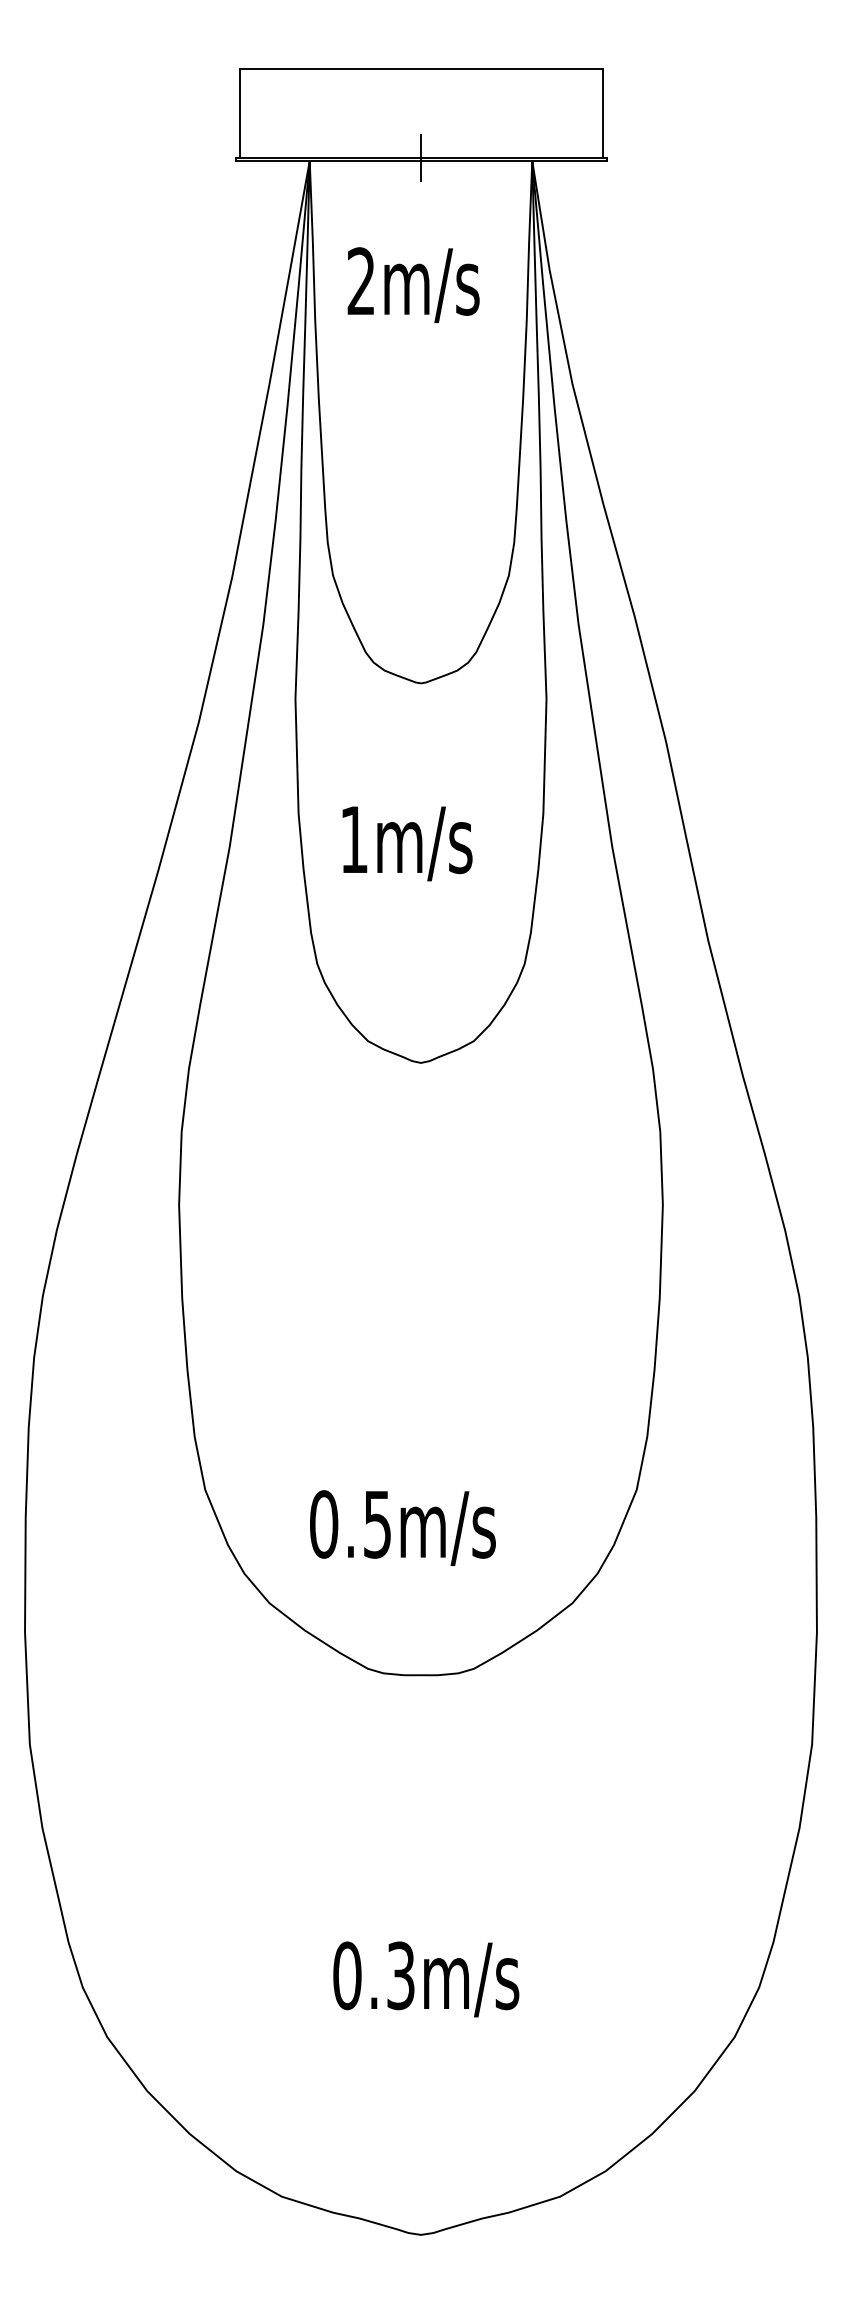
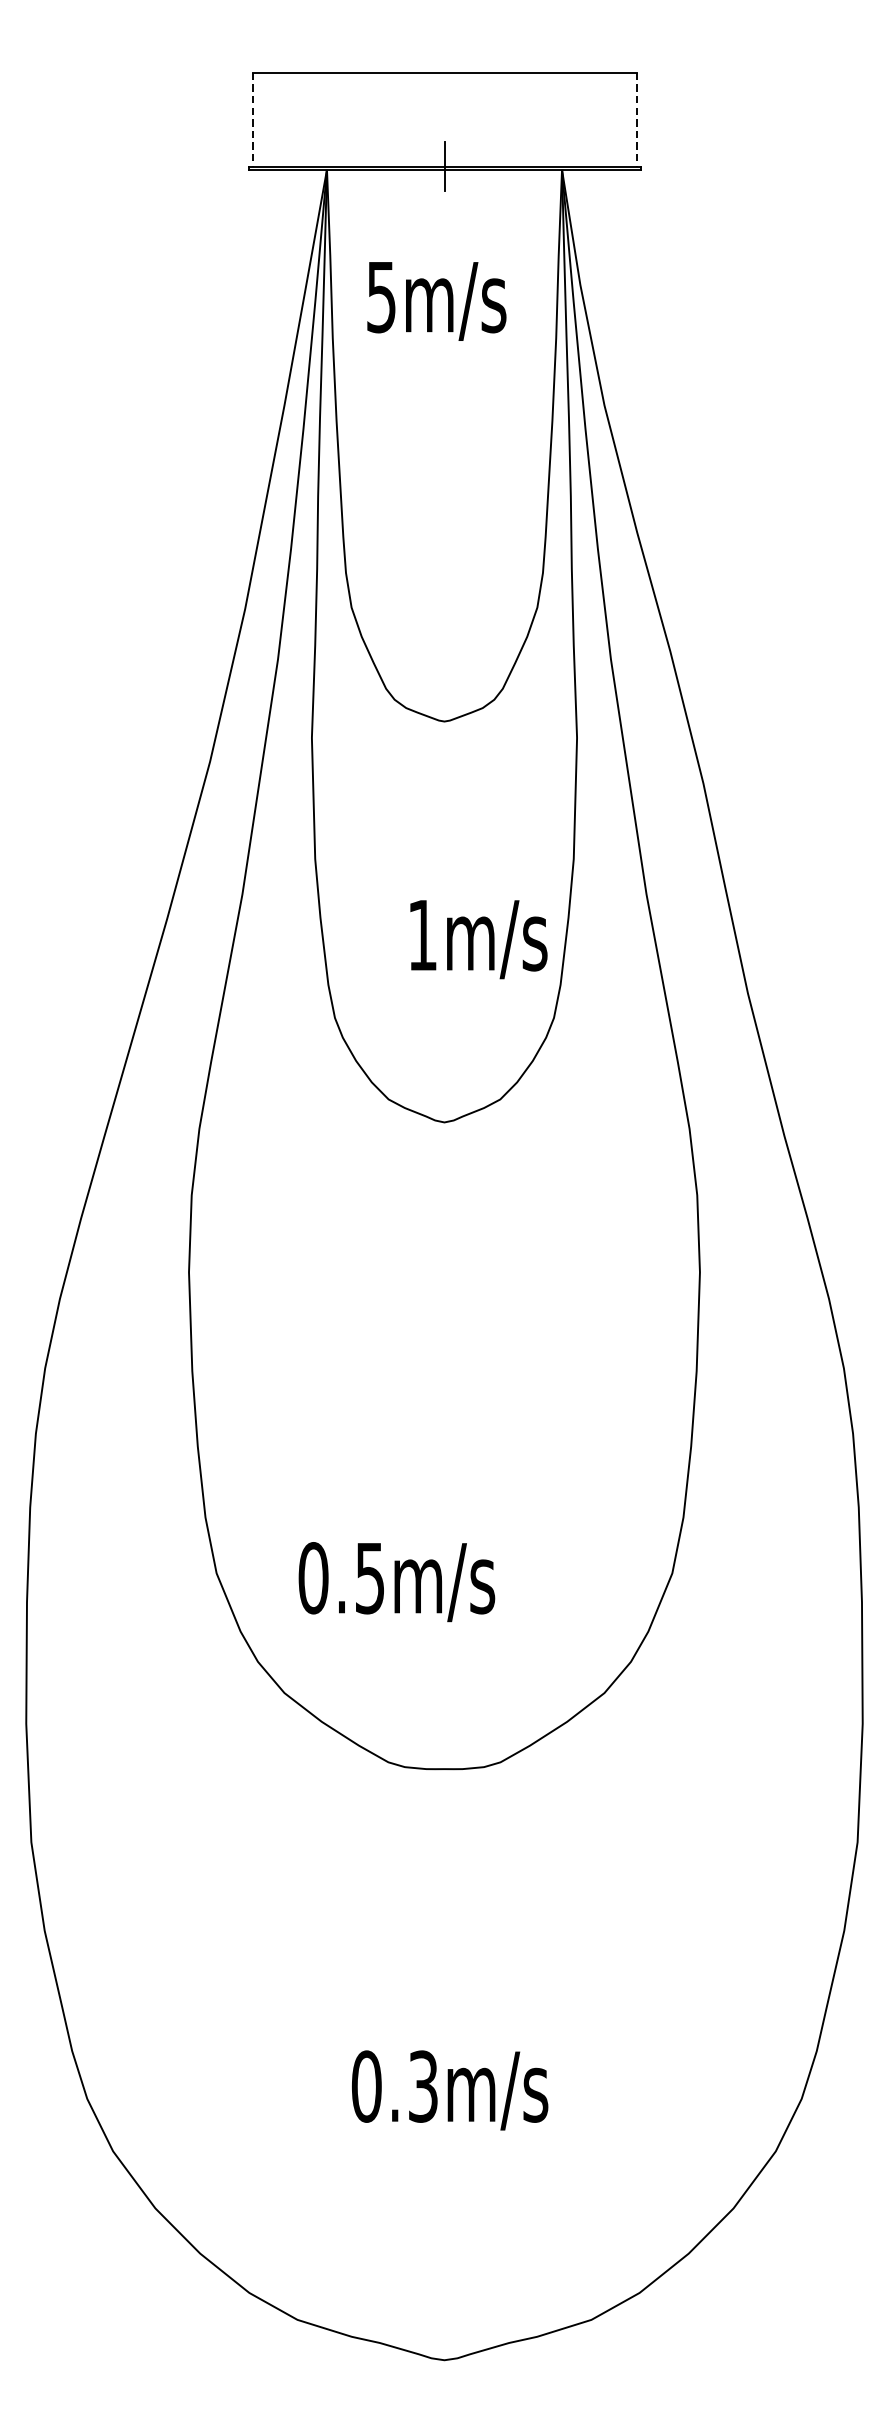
line: (239, 114) -> (252, 120), solid -> dashed
line: (603, 114) -> (637, 120), solid -> dashed
text: (360, 281) -> (380, 297), 2m/s -> 5m/s
text: (407, 843) -> (478, 939), moved
text: (402, 1527) -> (396, 1581), moved

